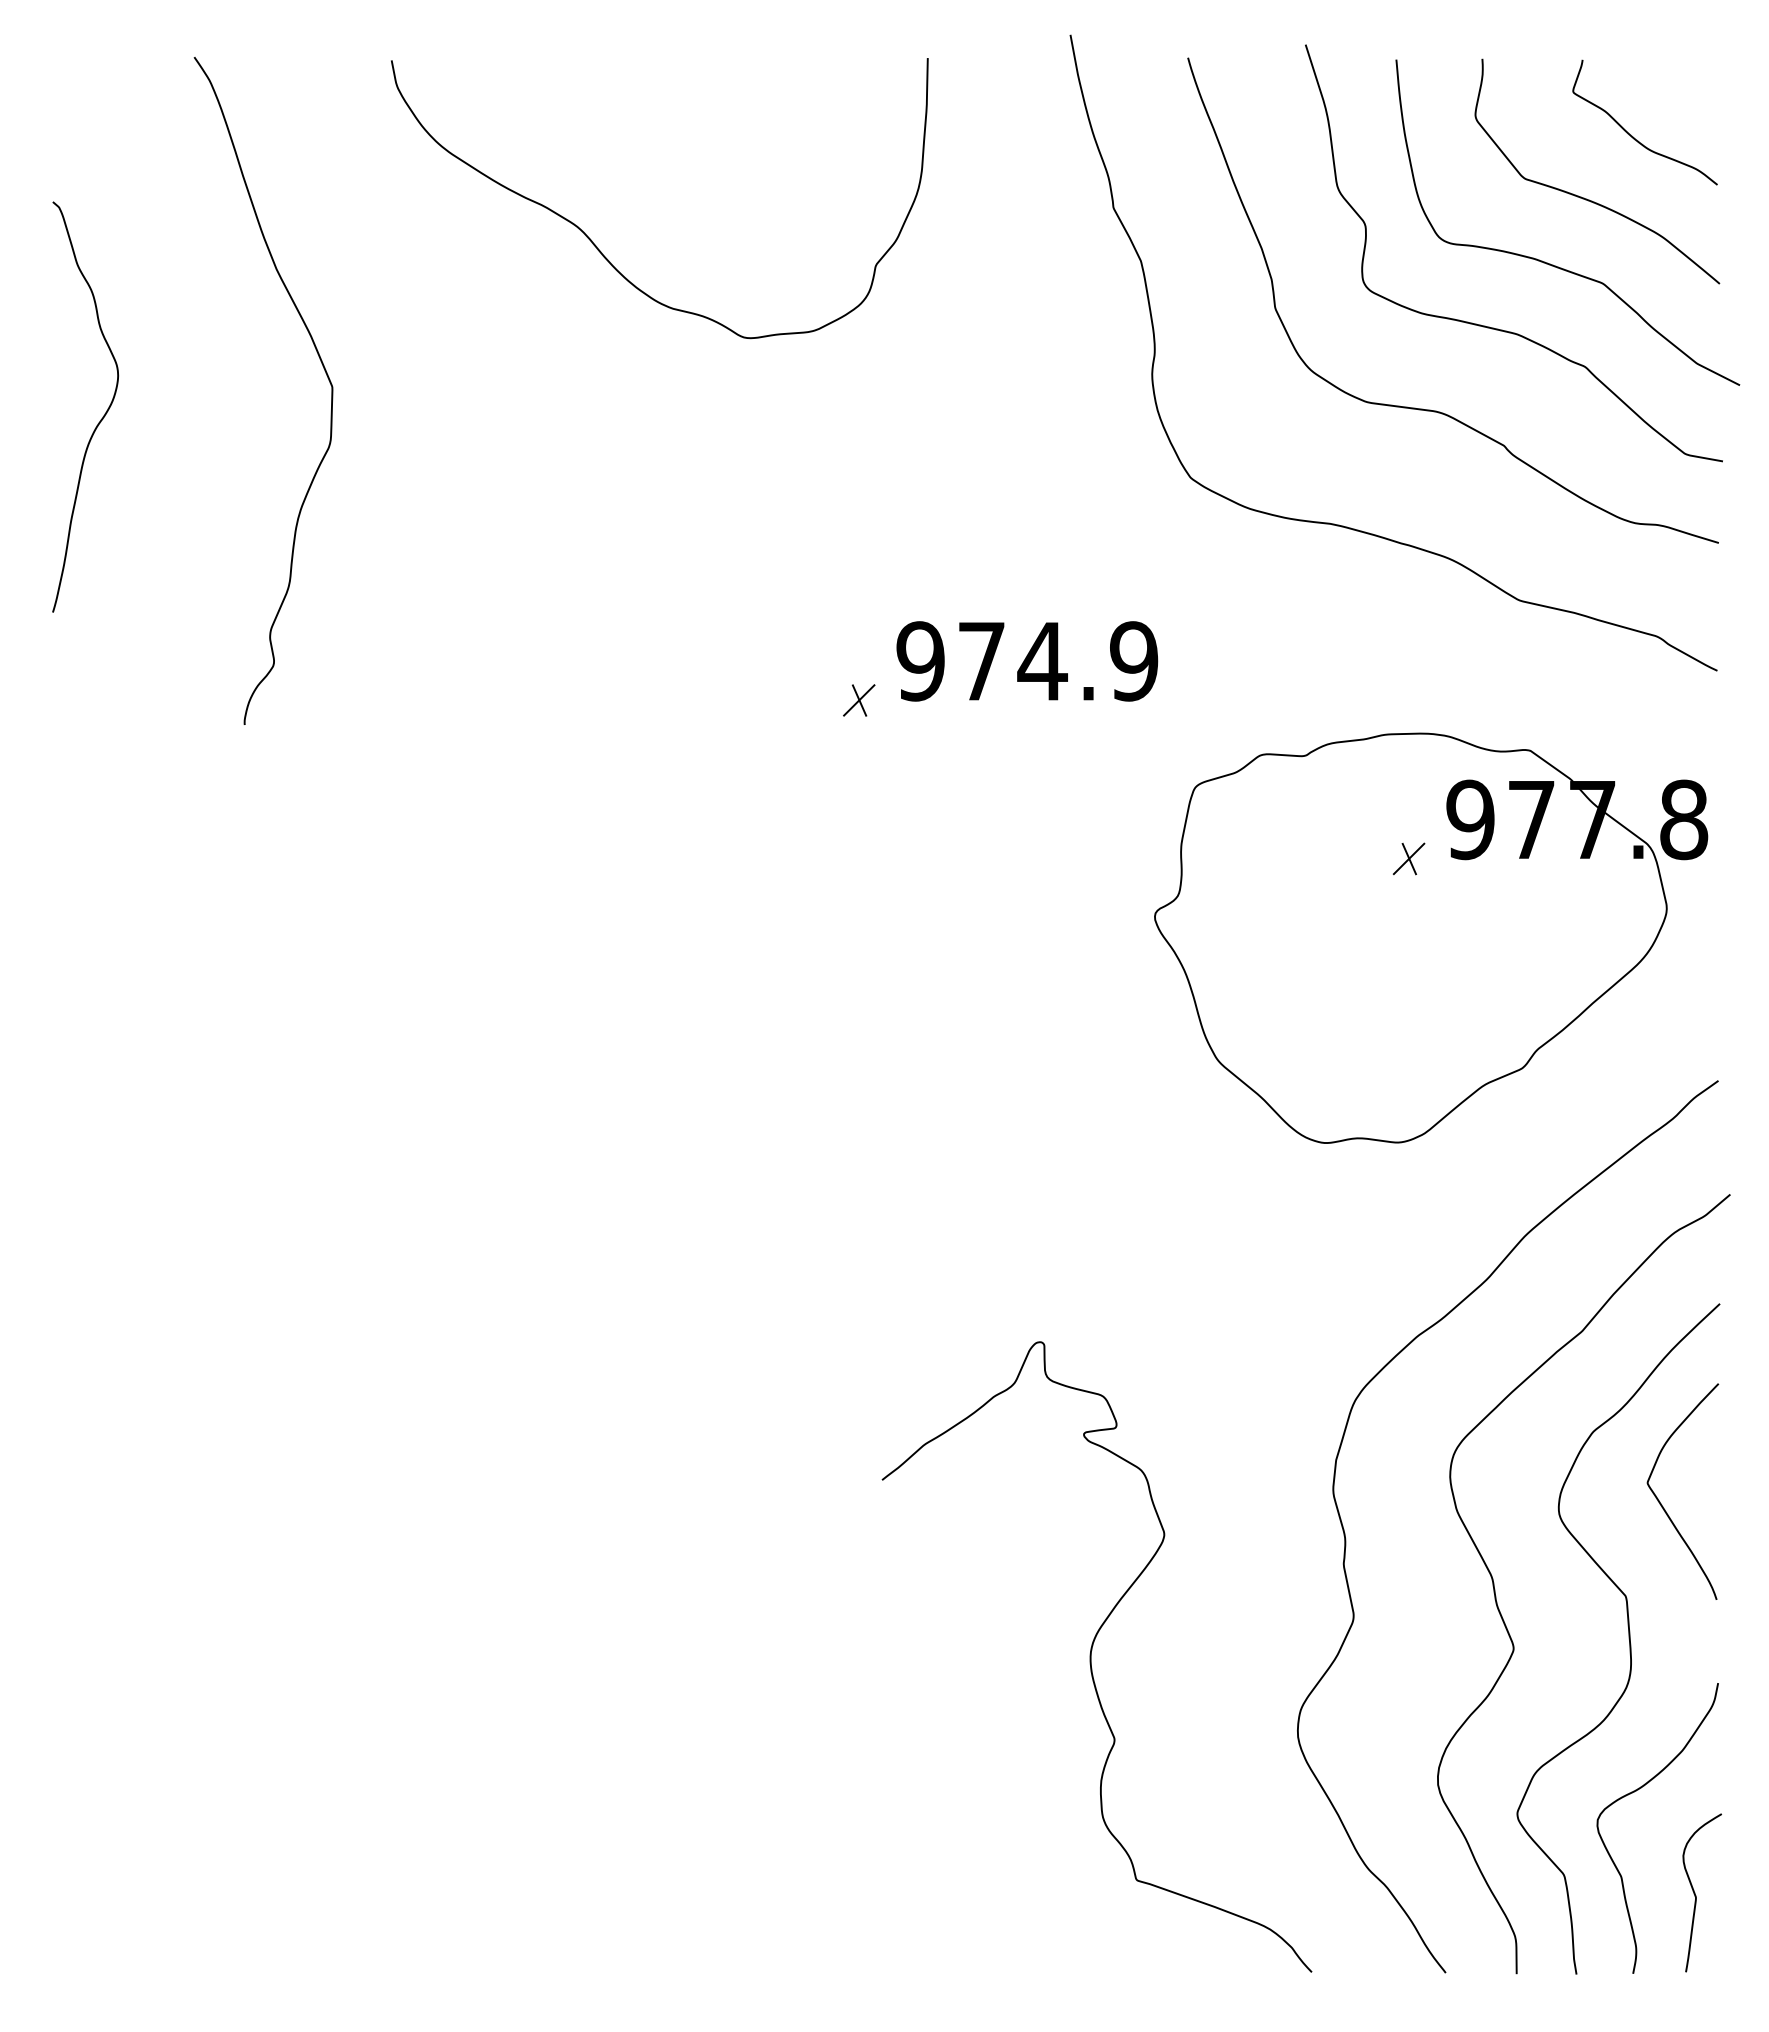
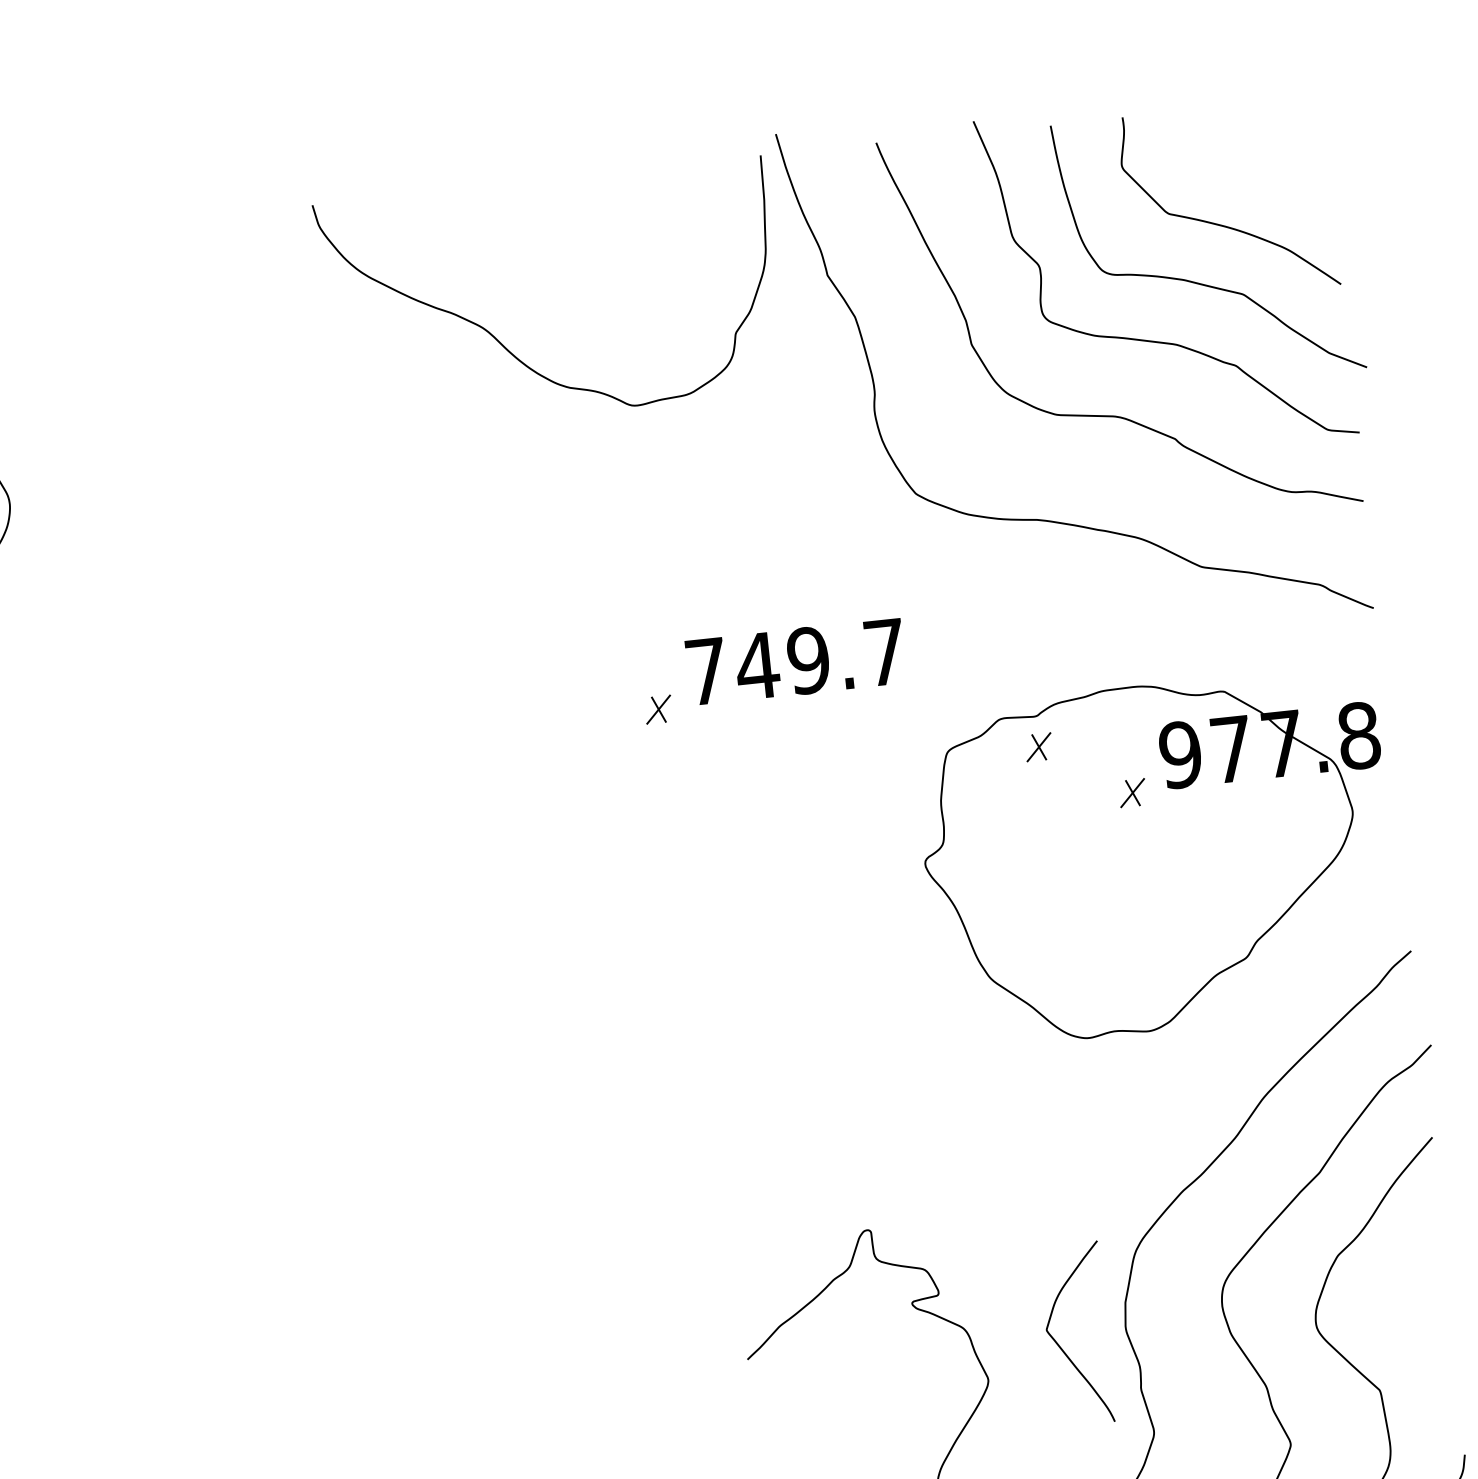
curve: (1632, 135) -> (1254, 168), removed
curve: (597, 246) -> (501, 342), moved
curve: (322, 366) -> (179, 478), removed
text: (1027, 661) -> (795, 662), 974.9 -> 749.7
part: (1303, 792) -> (1038, 746), added
curve: (1660, 1501) -> (1059, 1344), moved

